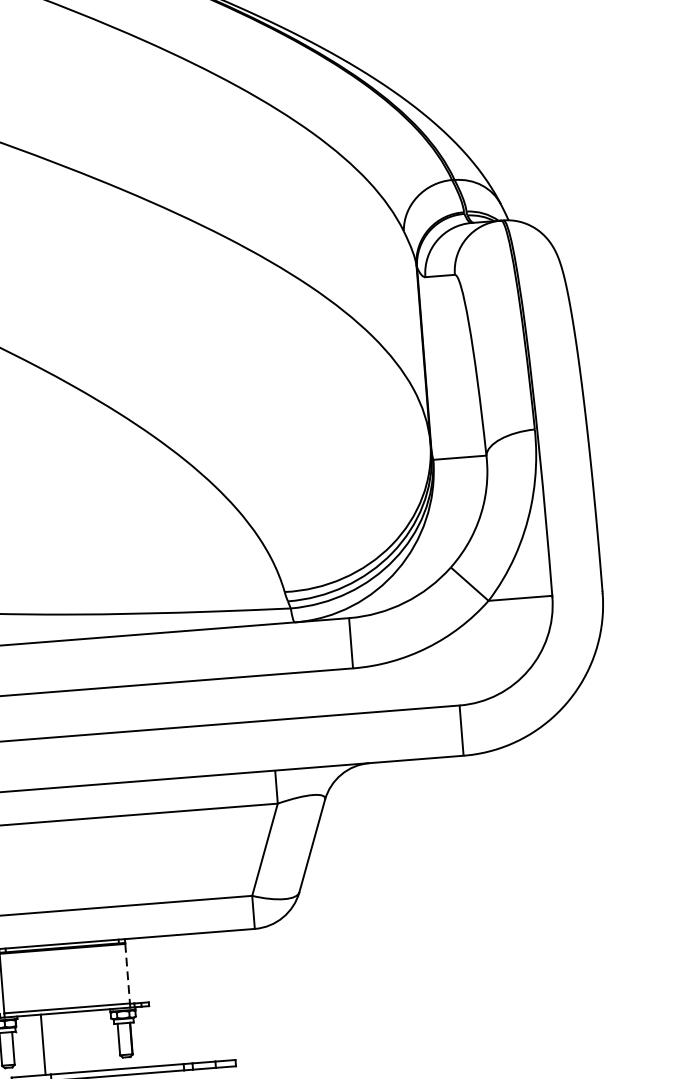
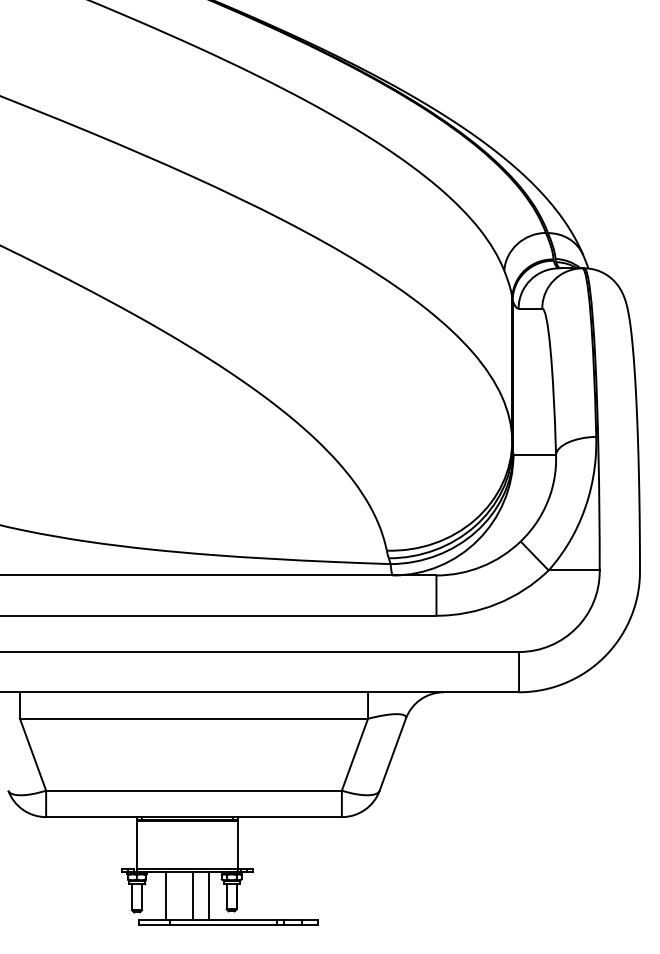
line: (127, 973) -> (237, 844), dashed -> solid
line: (96, 1041) -> (208, 896), added
line: (76, 1042) -> (192, 896), added

